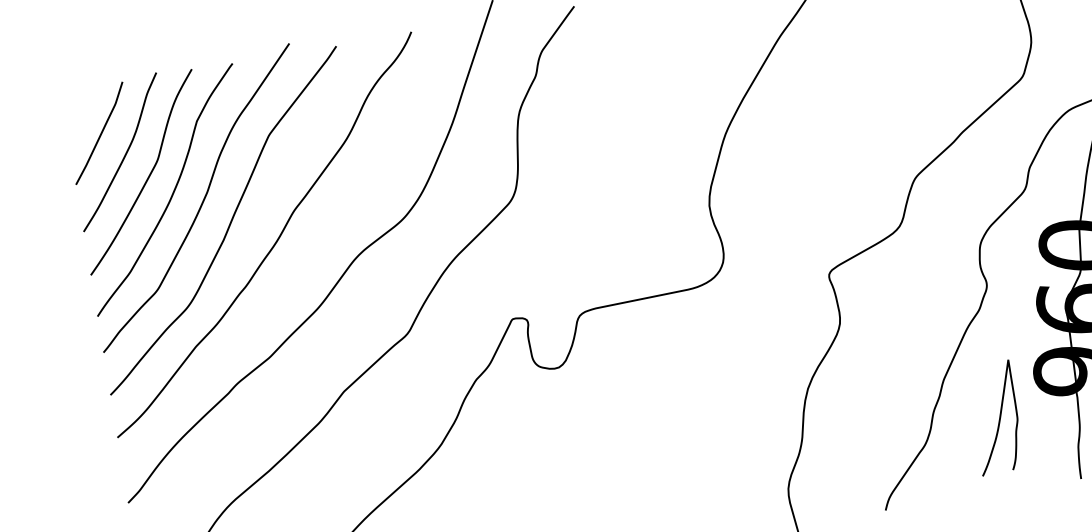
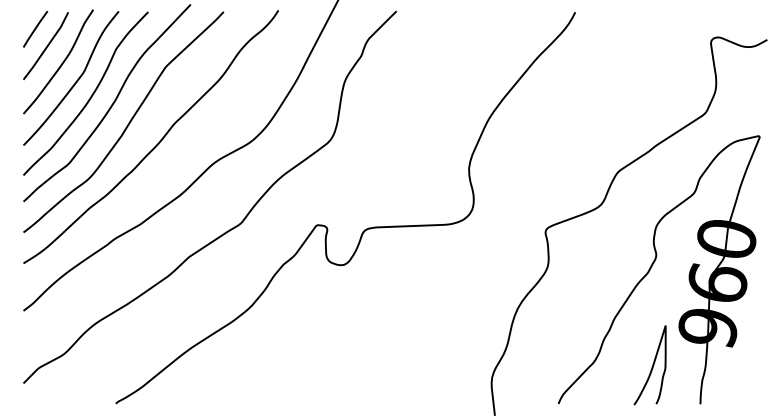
line: (81, 112) -> (35, 29), added
curve: (998, 420) -> (651, 367), moved

